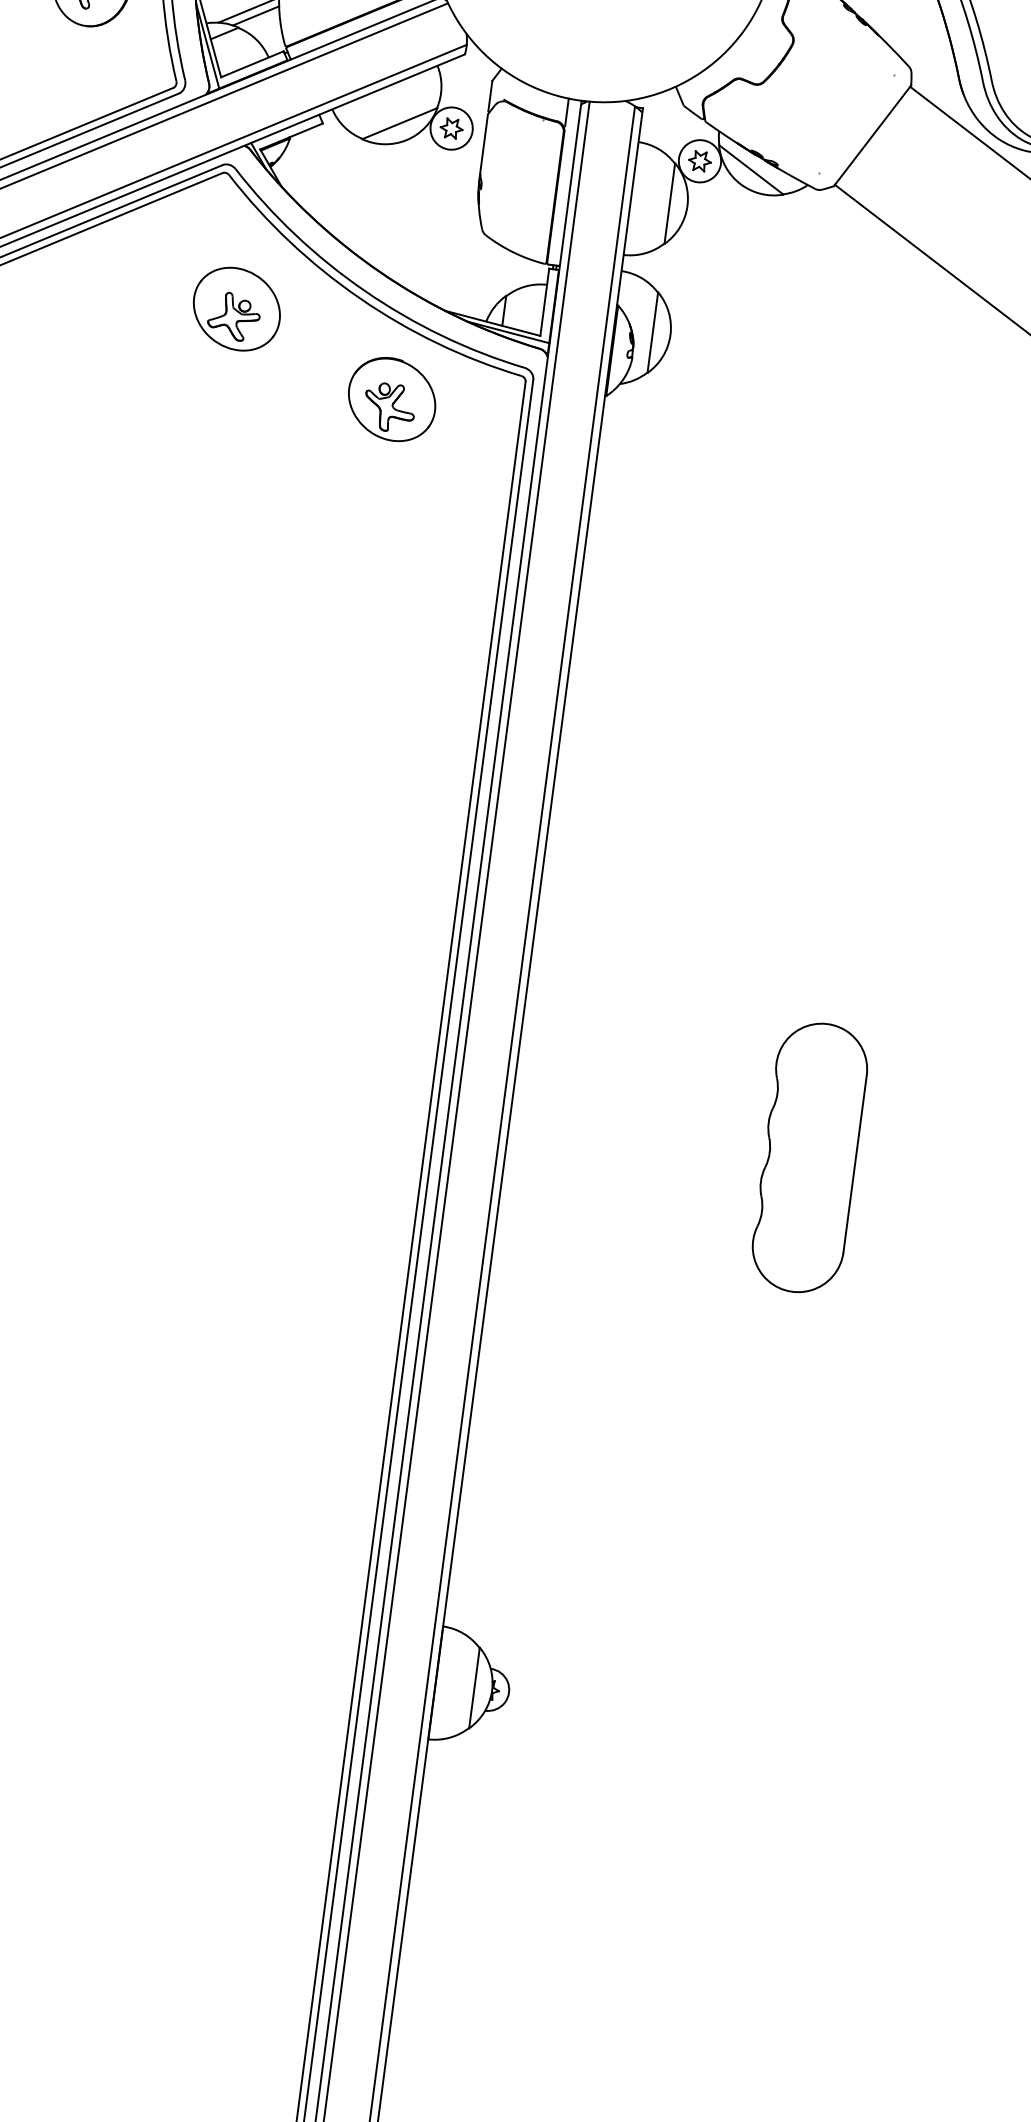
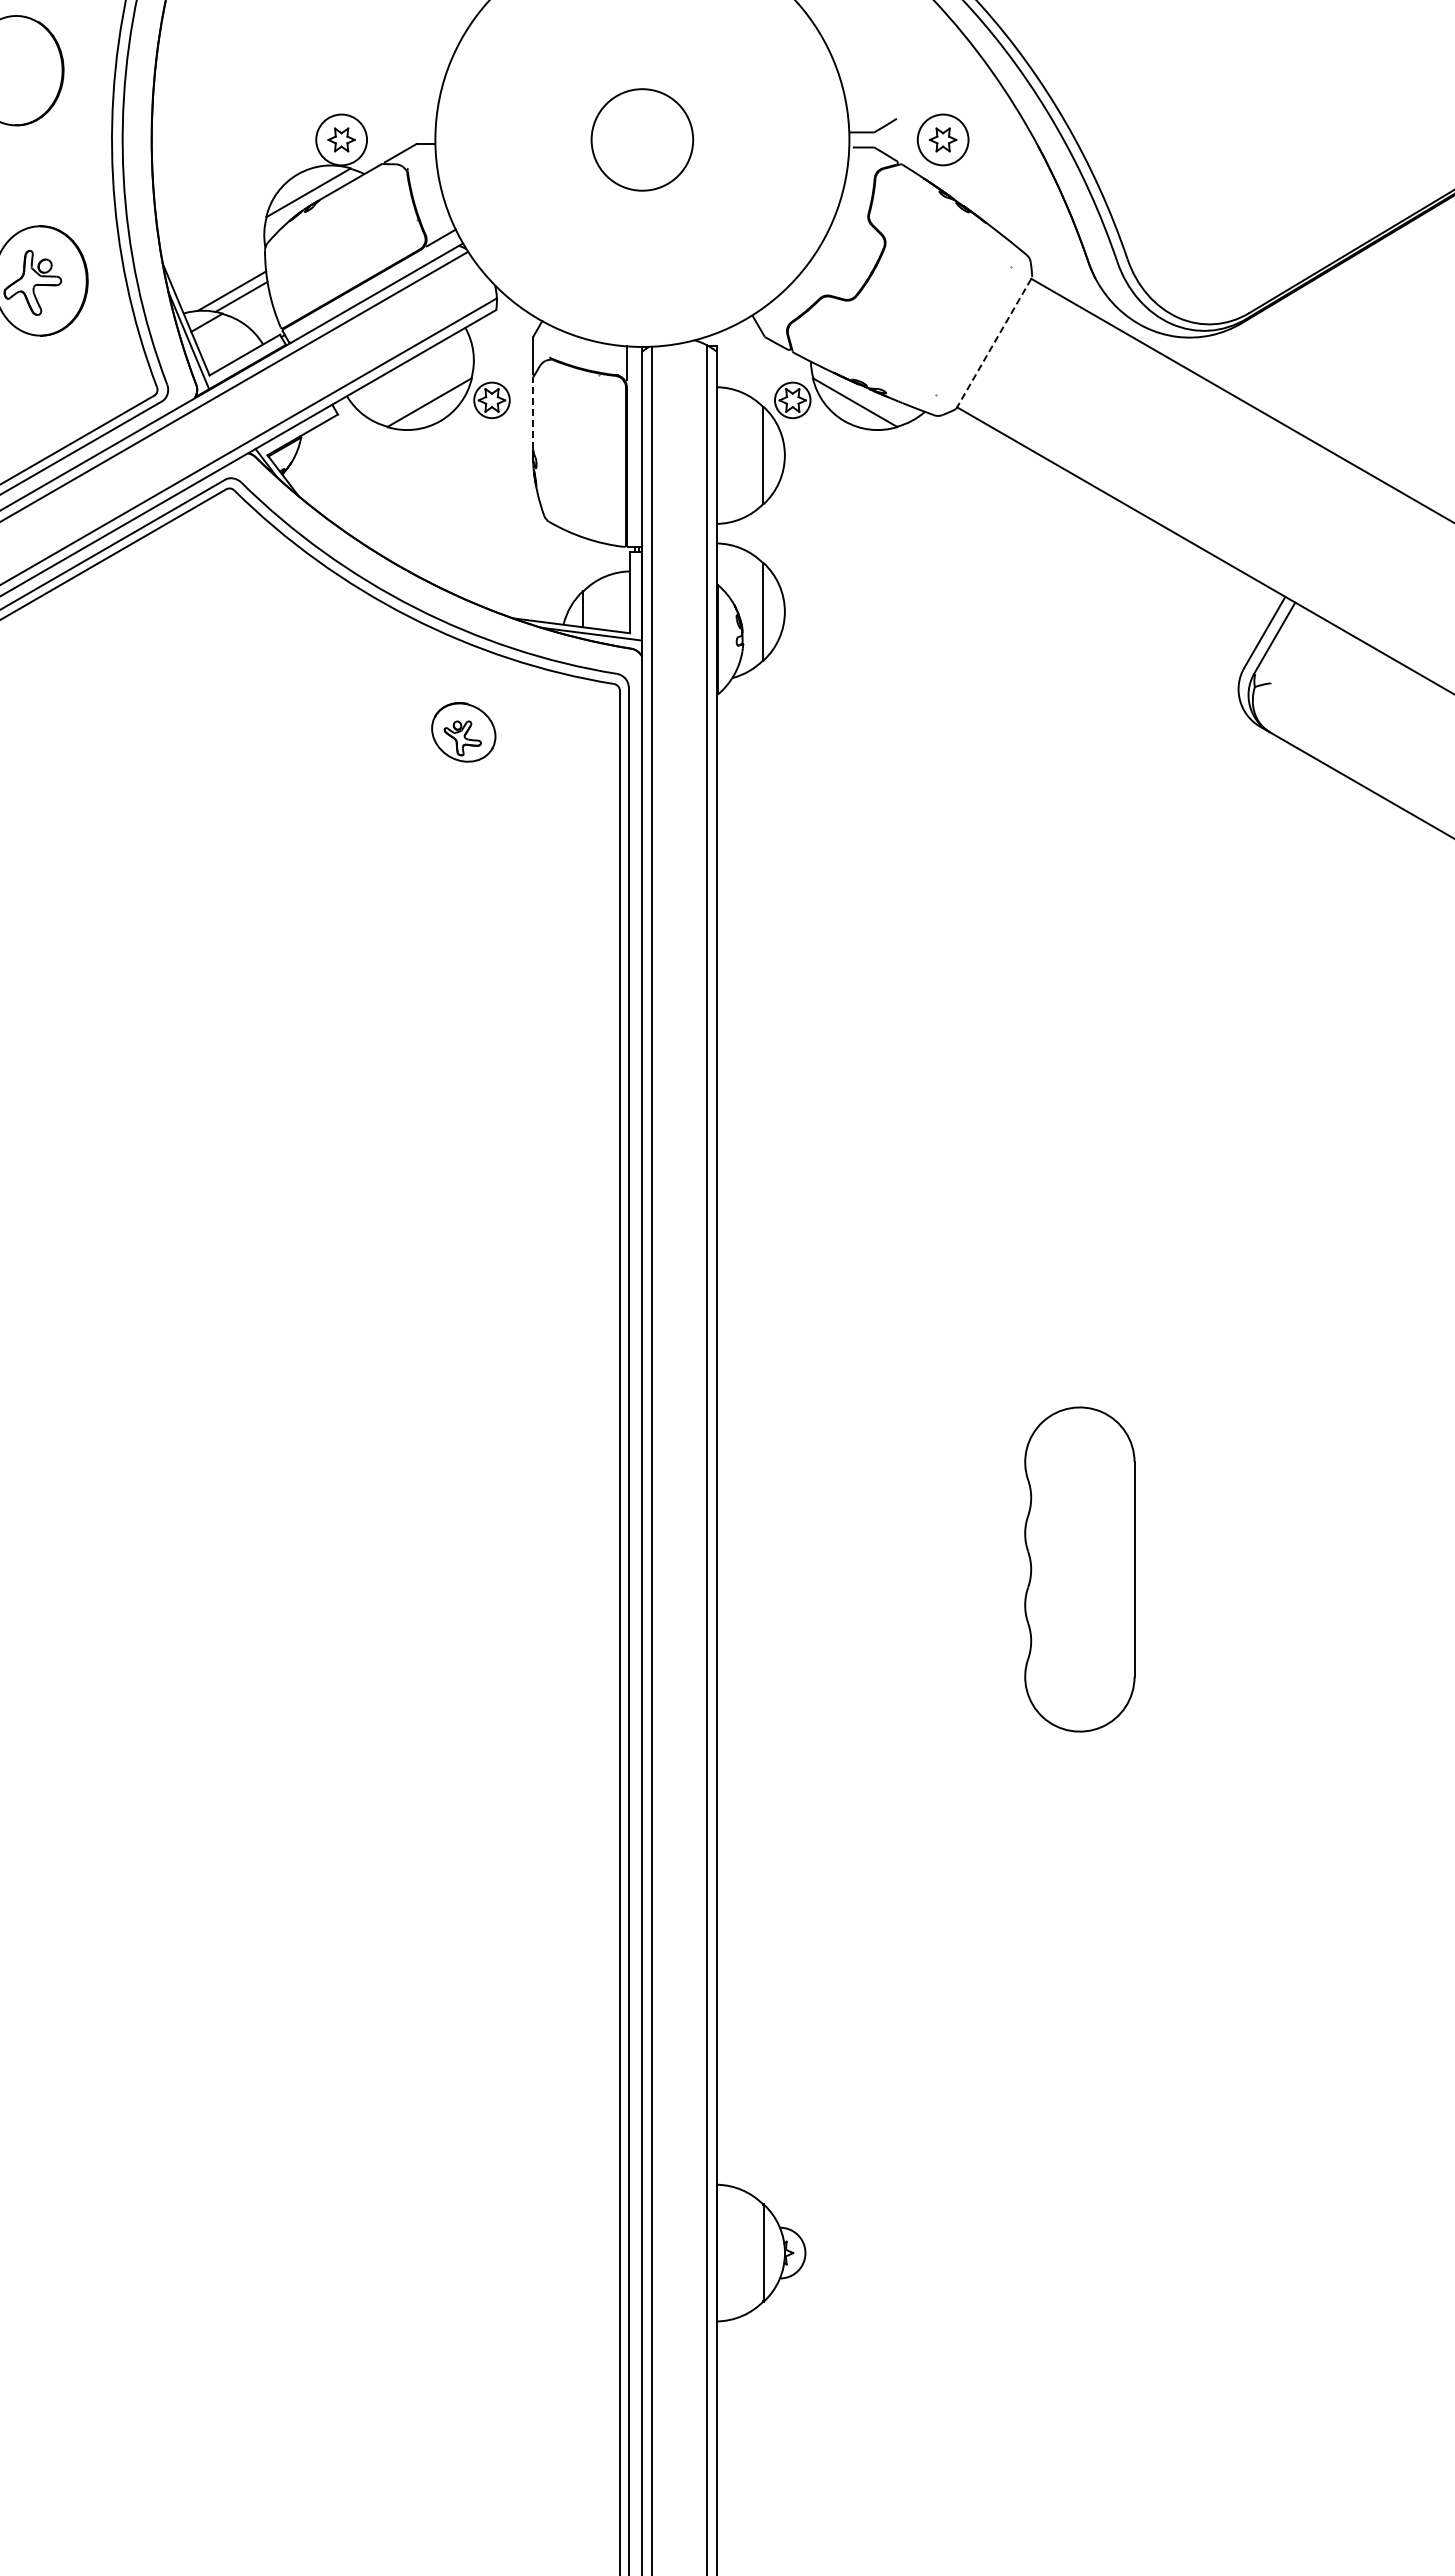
circle: (451, 128) -> (491, 400), size x0.7
line: (872, 135) -> (994, 342), solid -> dashed
line: (484, 143) -> (533, 412), solid -> dashed
circle: (699, 161) -> (792, 400), size x0.7
part: (236, 308) -> (264, 648), removed
part: (391, 399) -> (463, 732), size x0.6

